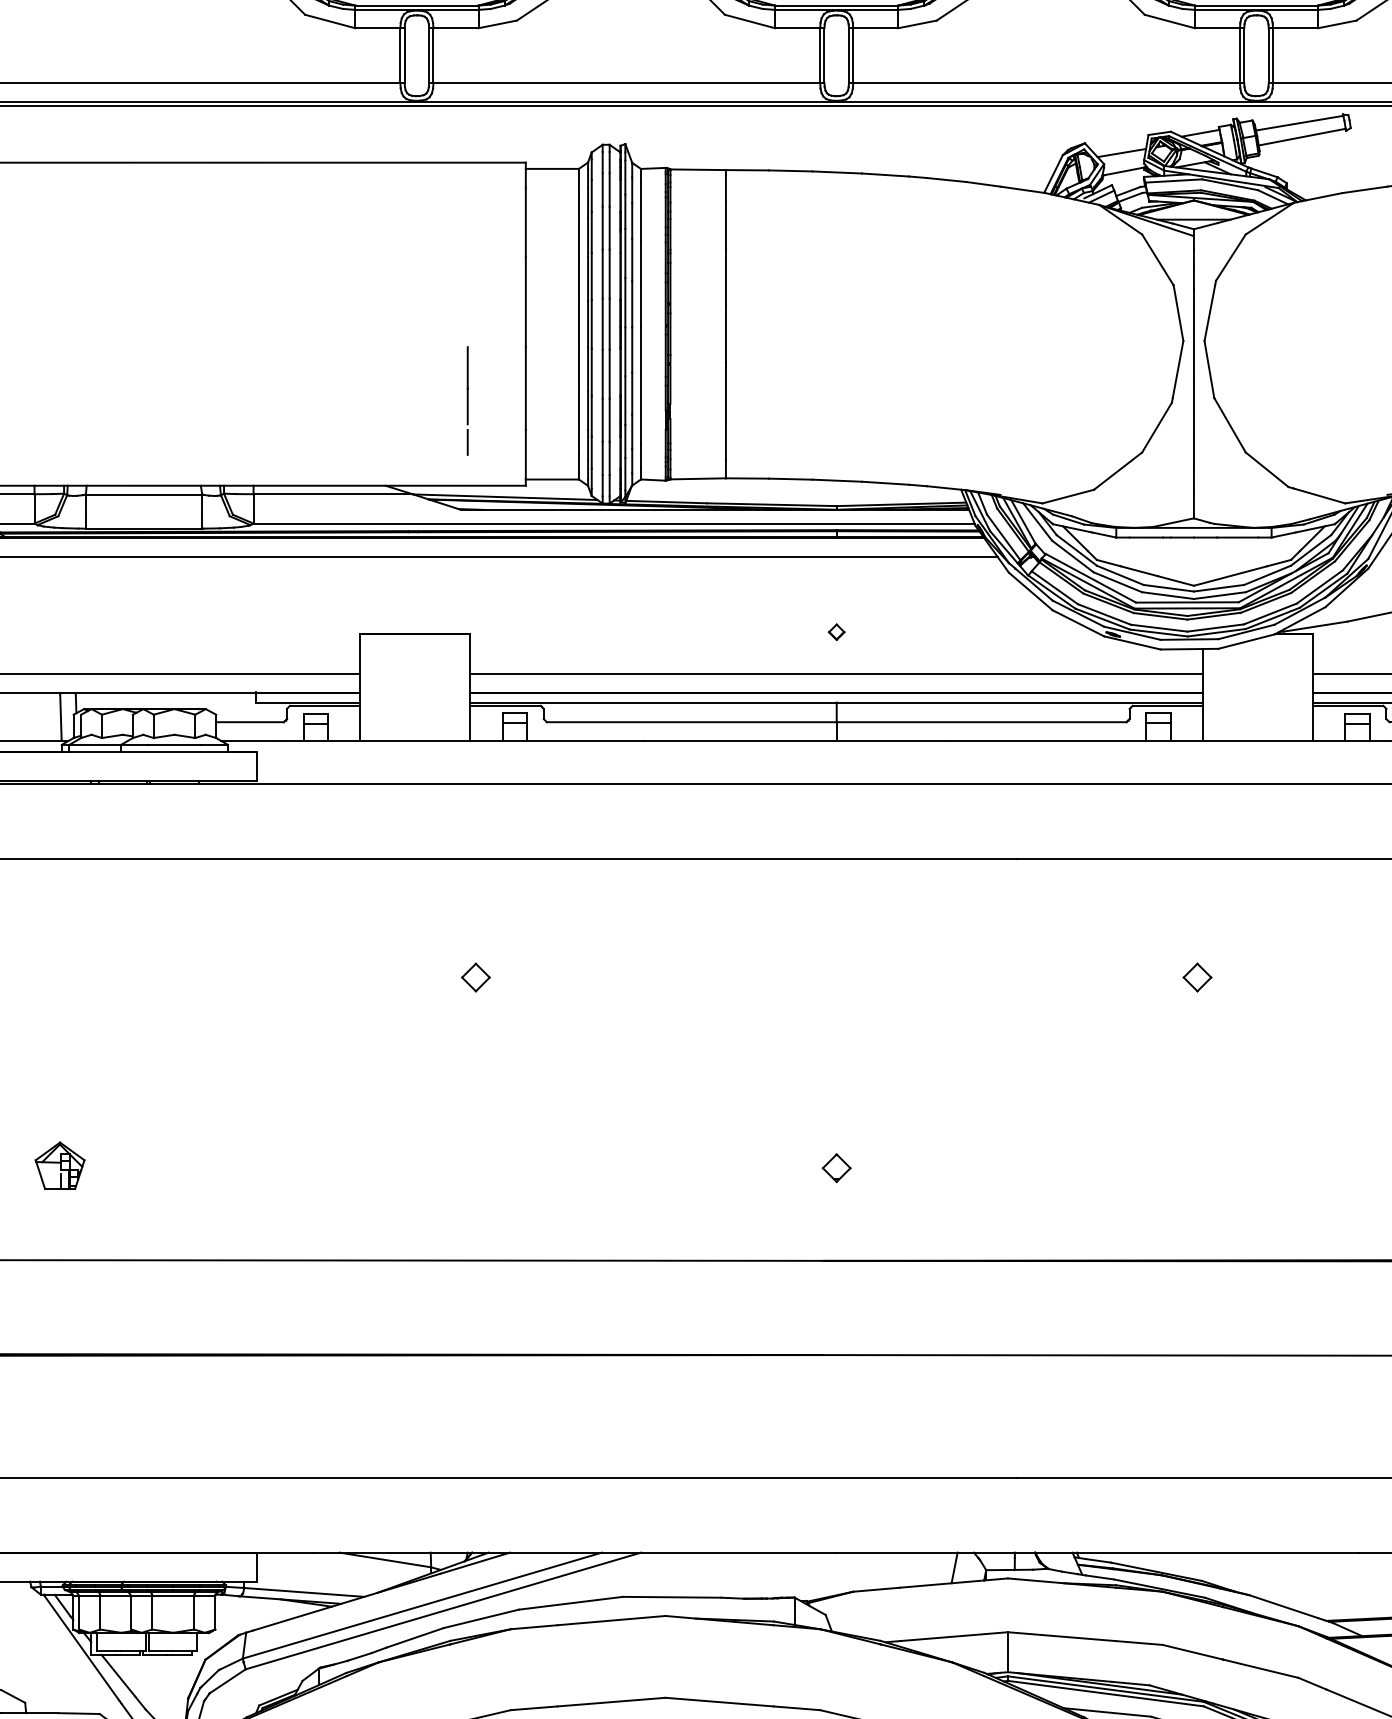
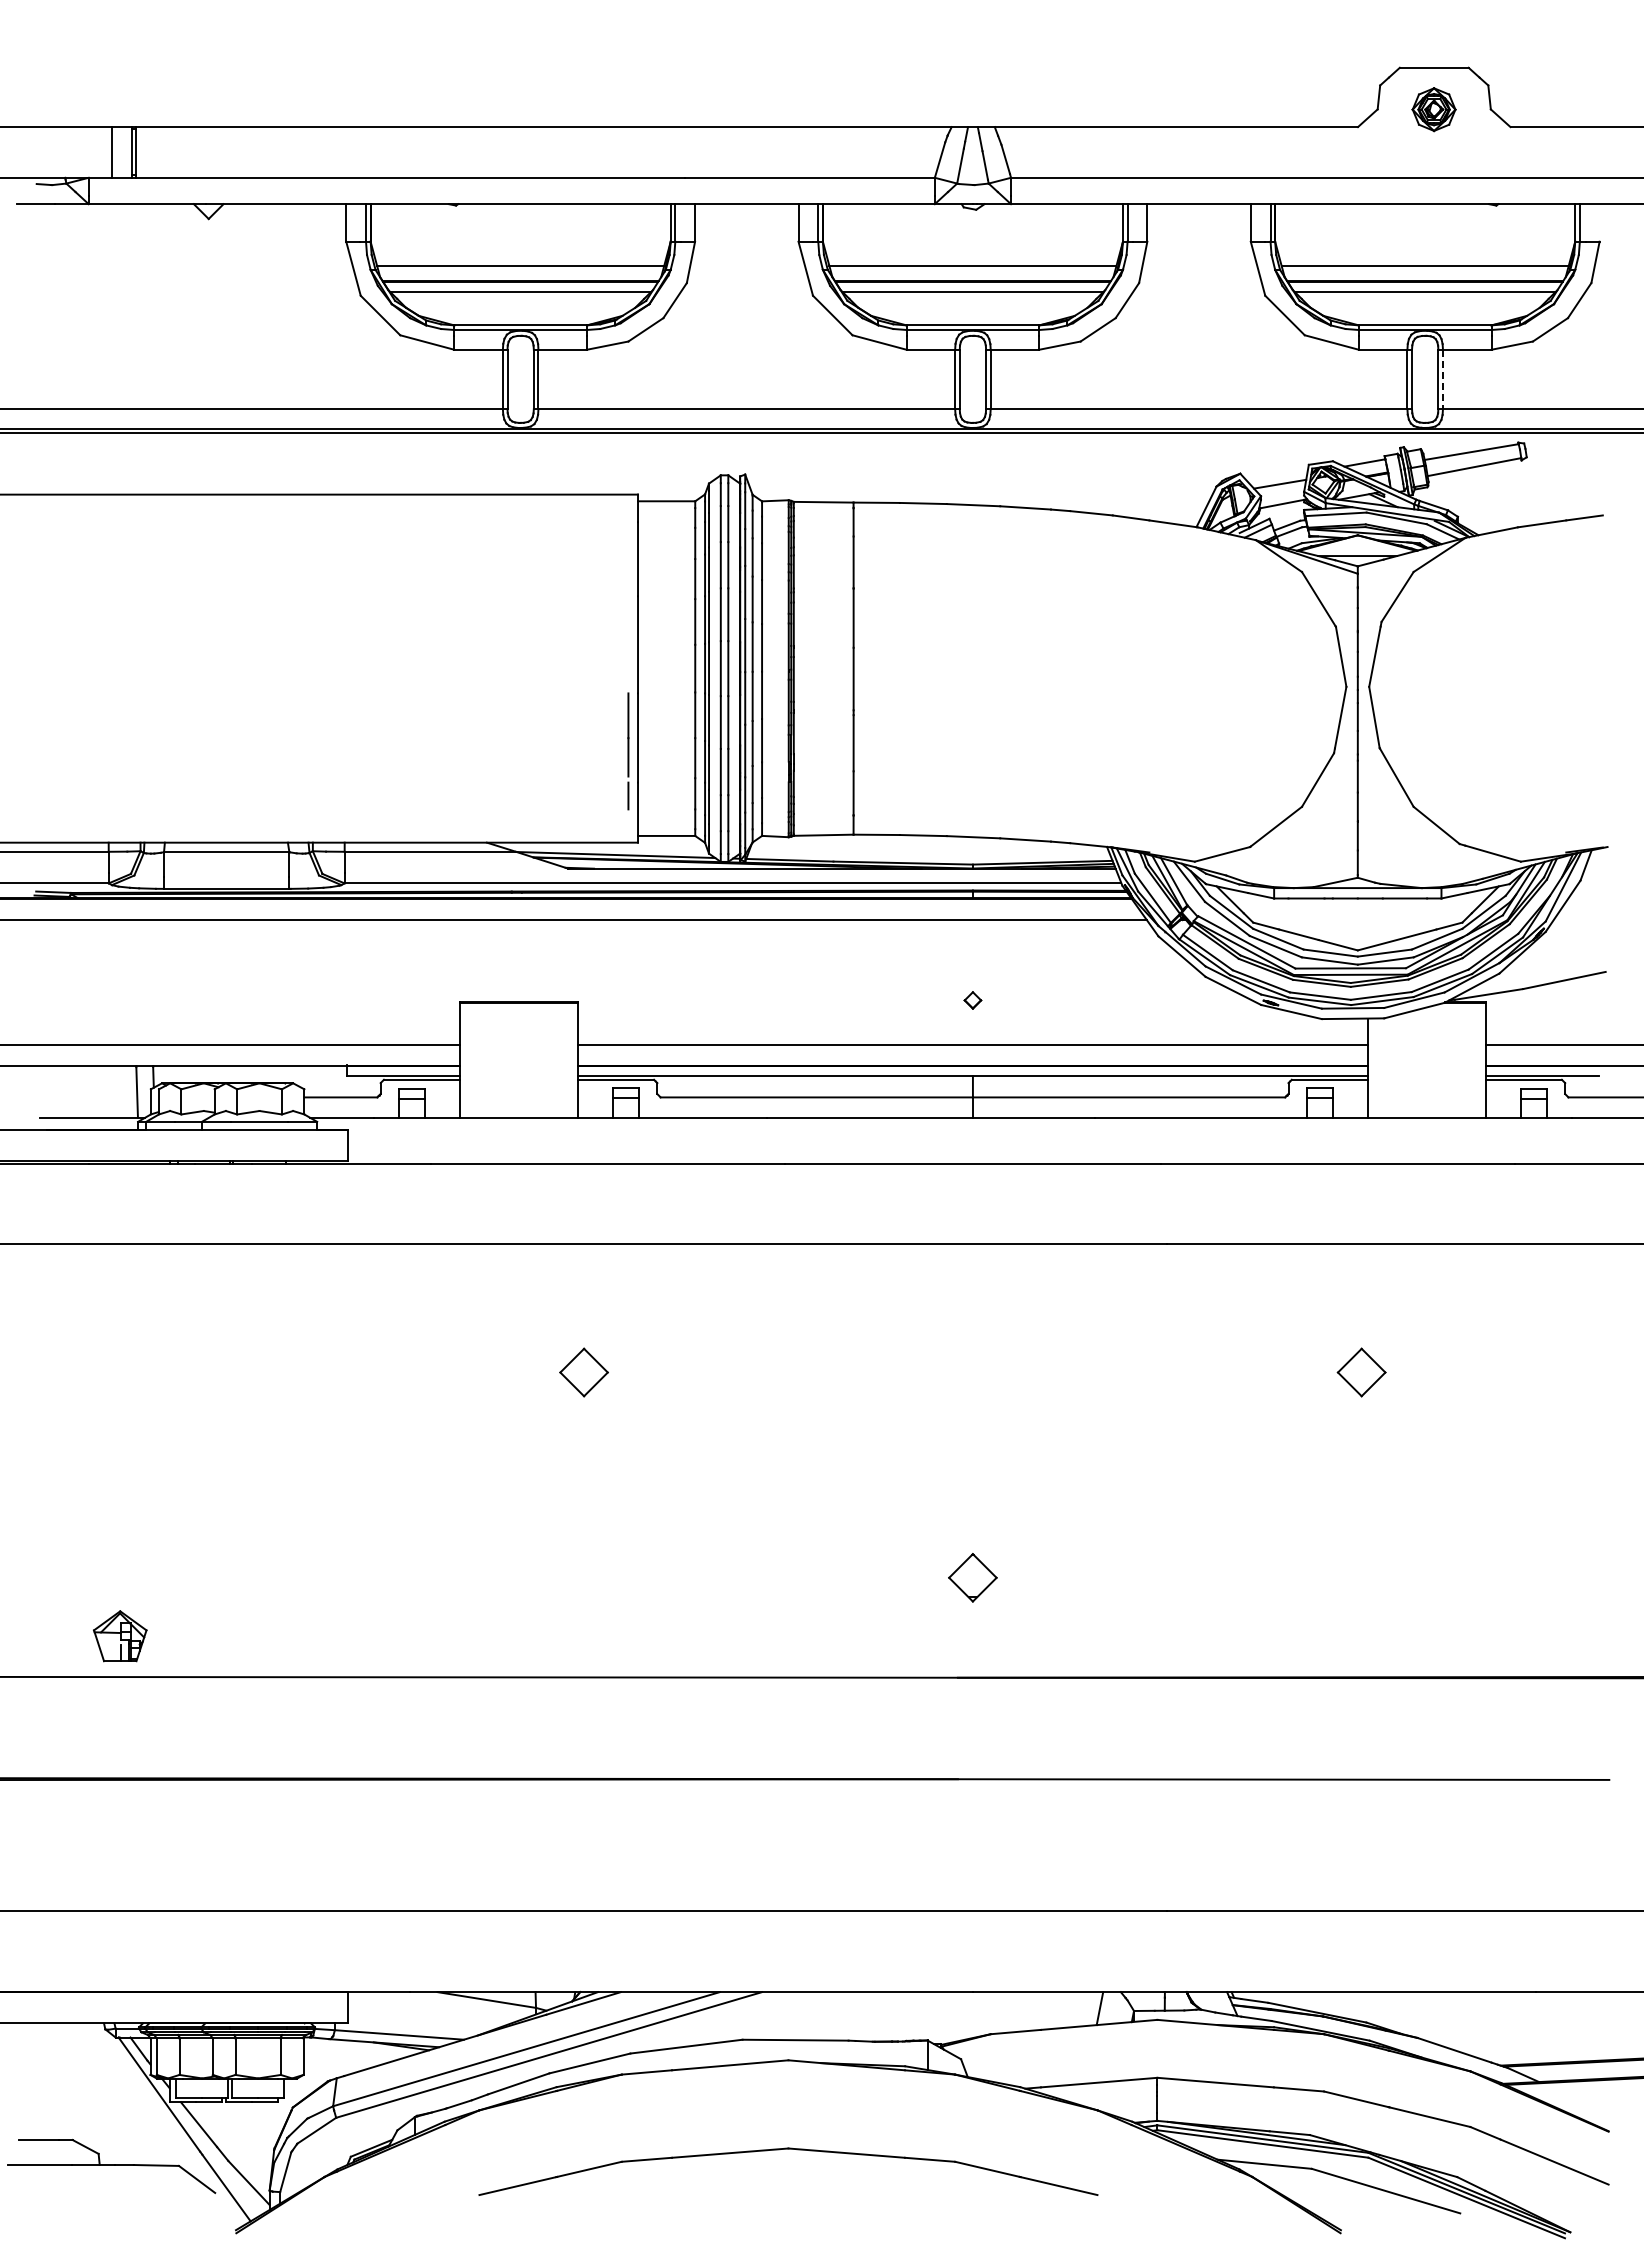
line: (1272, 55) -> (1442, 379), solid -> dashed
line: (467, 401) -> (628, 751), moved
part: (476, 977) -> (584, 1372), size x1.6
part: (1197, 977) -> (1361, 1372), size x1.6
part: (60, 1165) -> (120, 1636), moved
part: (836, 1167) -> (972, 1577), size x1.6

